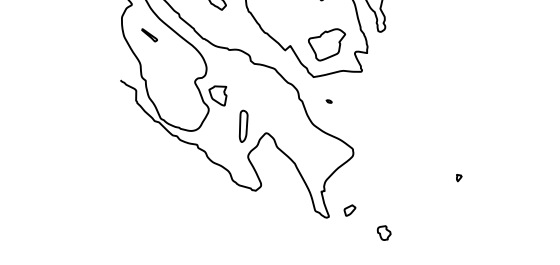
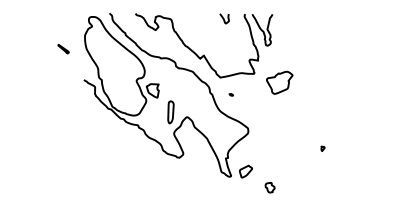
part: (149, 34) -> (63, 48), moved
part: (326, 44) -> (279, 82), moved
part: (349, 210) -> (245, 171), size x1.6

